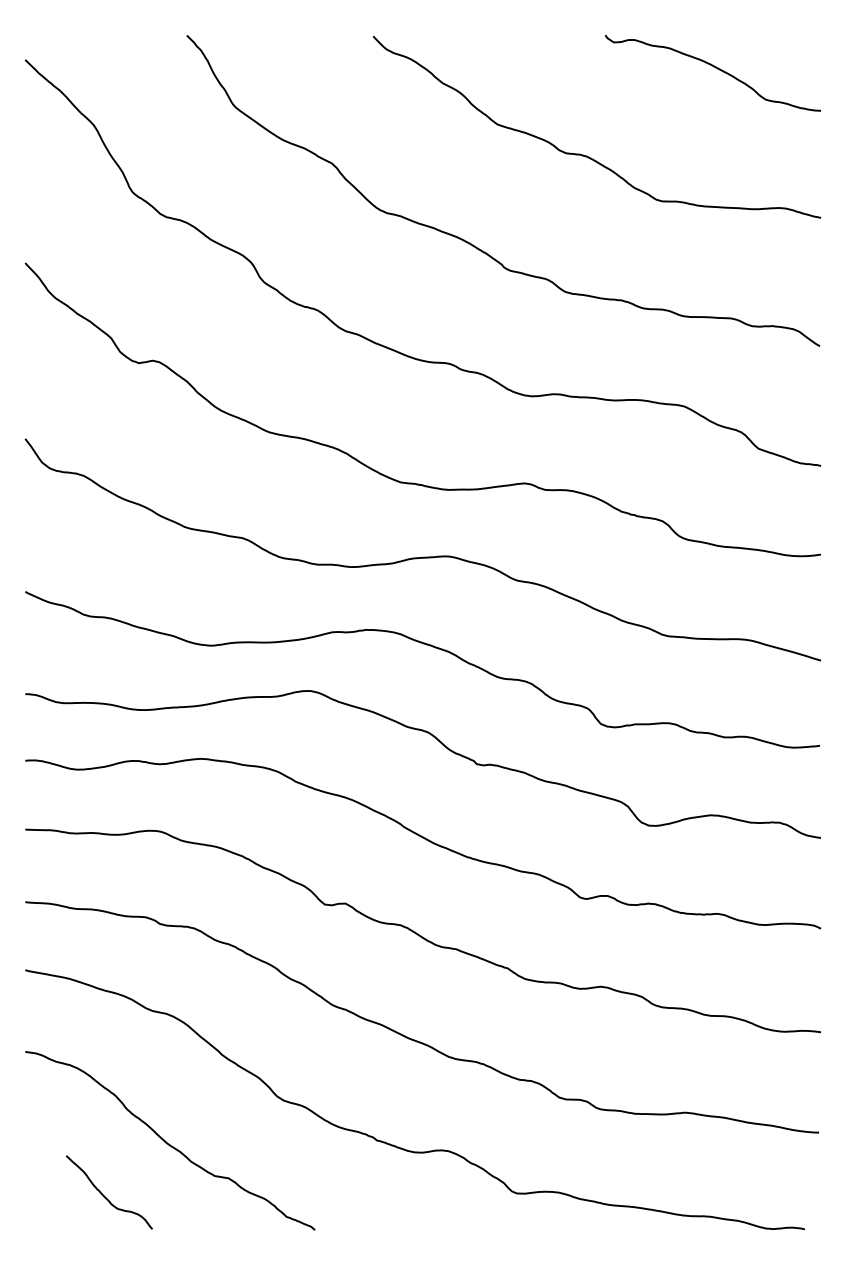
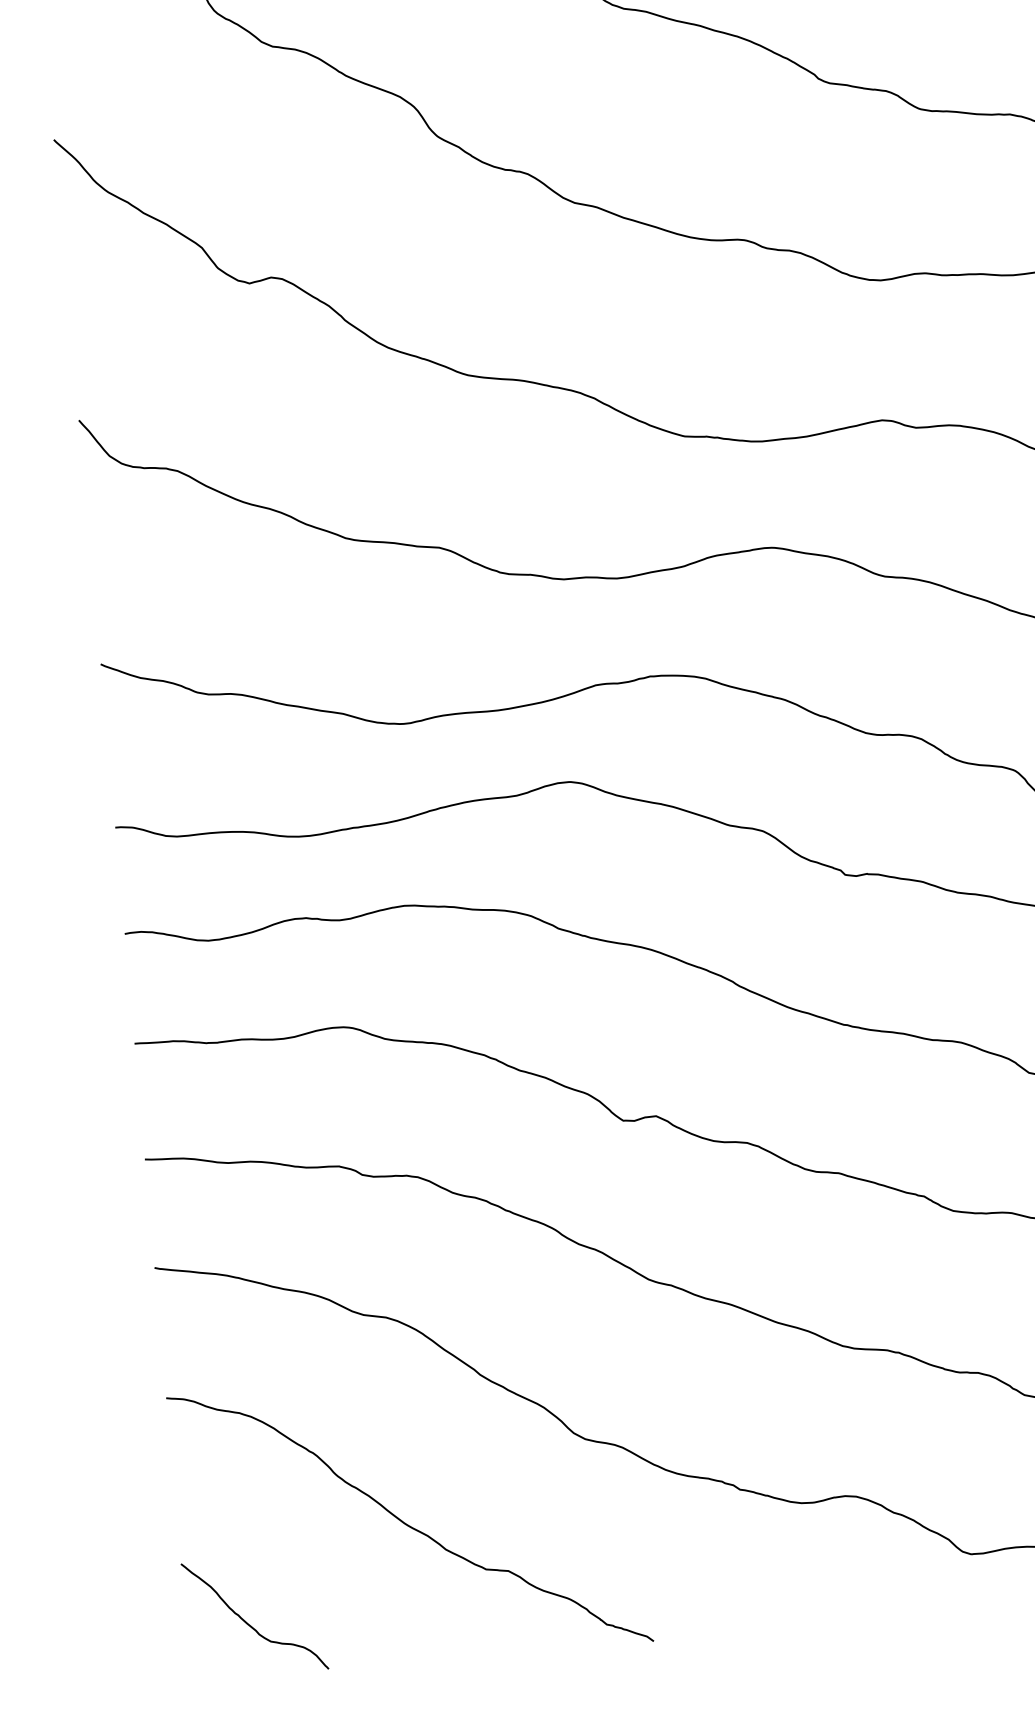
curve: (104, 1195) -> (247, 1622), moved

